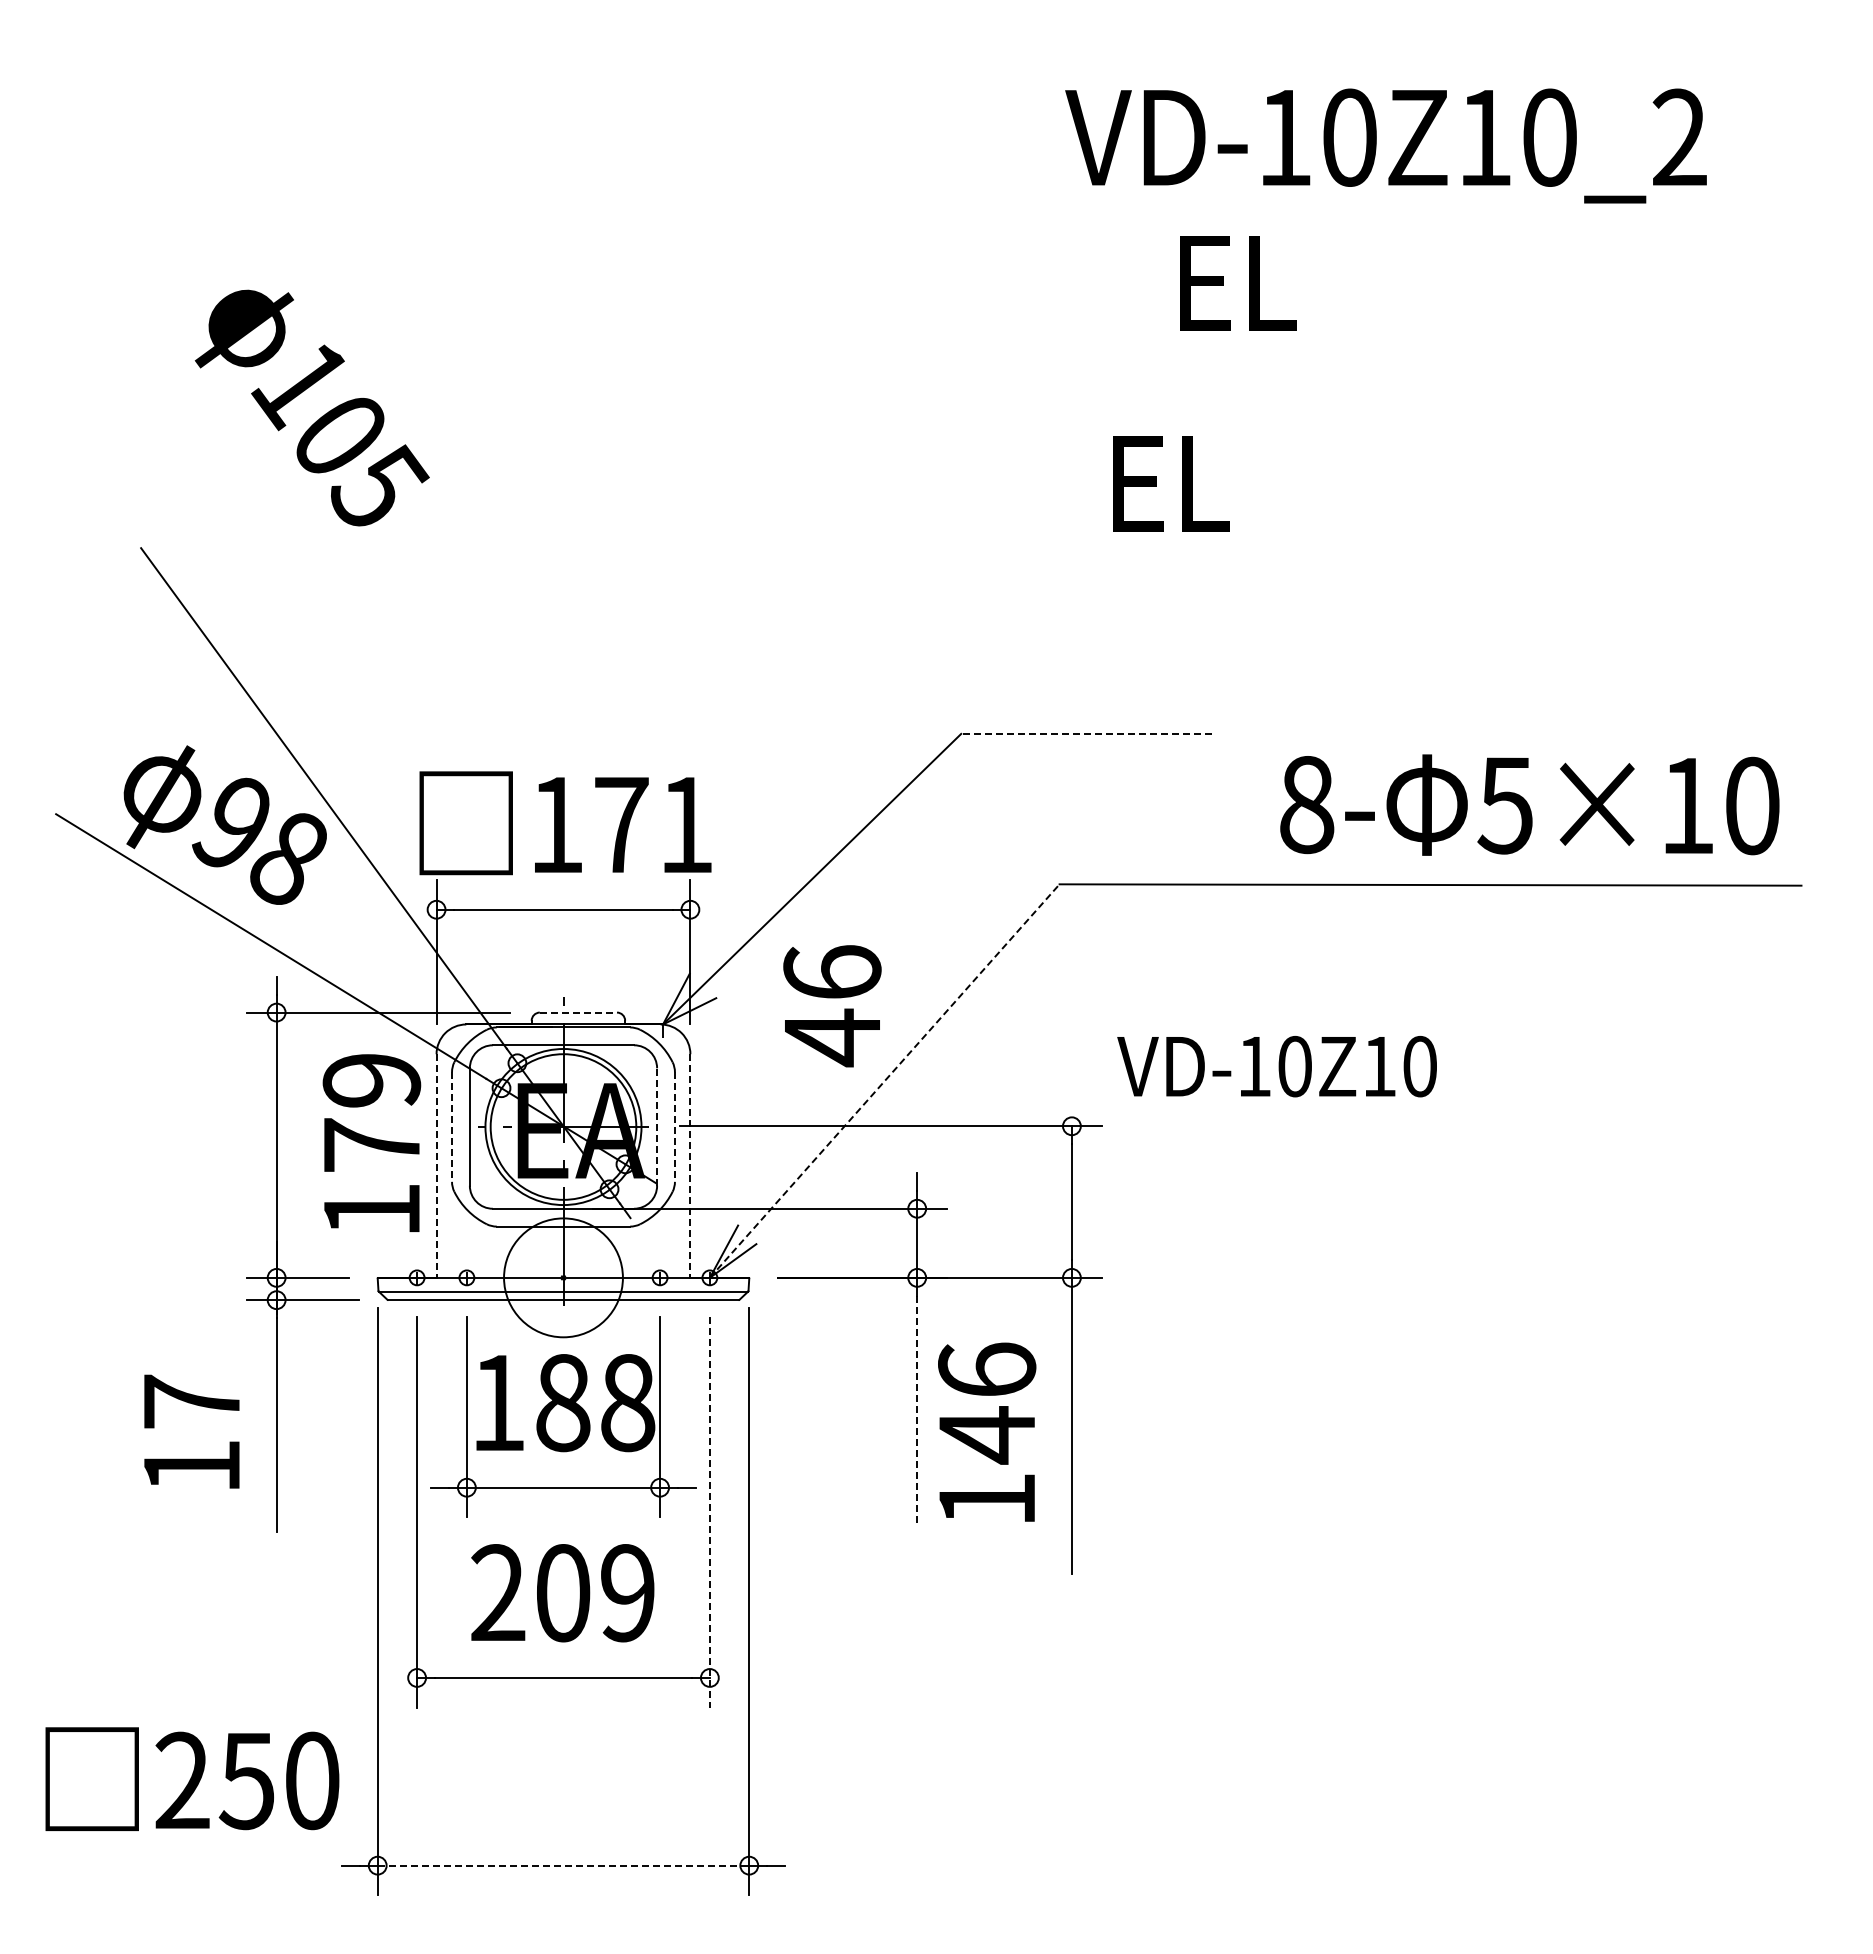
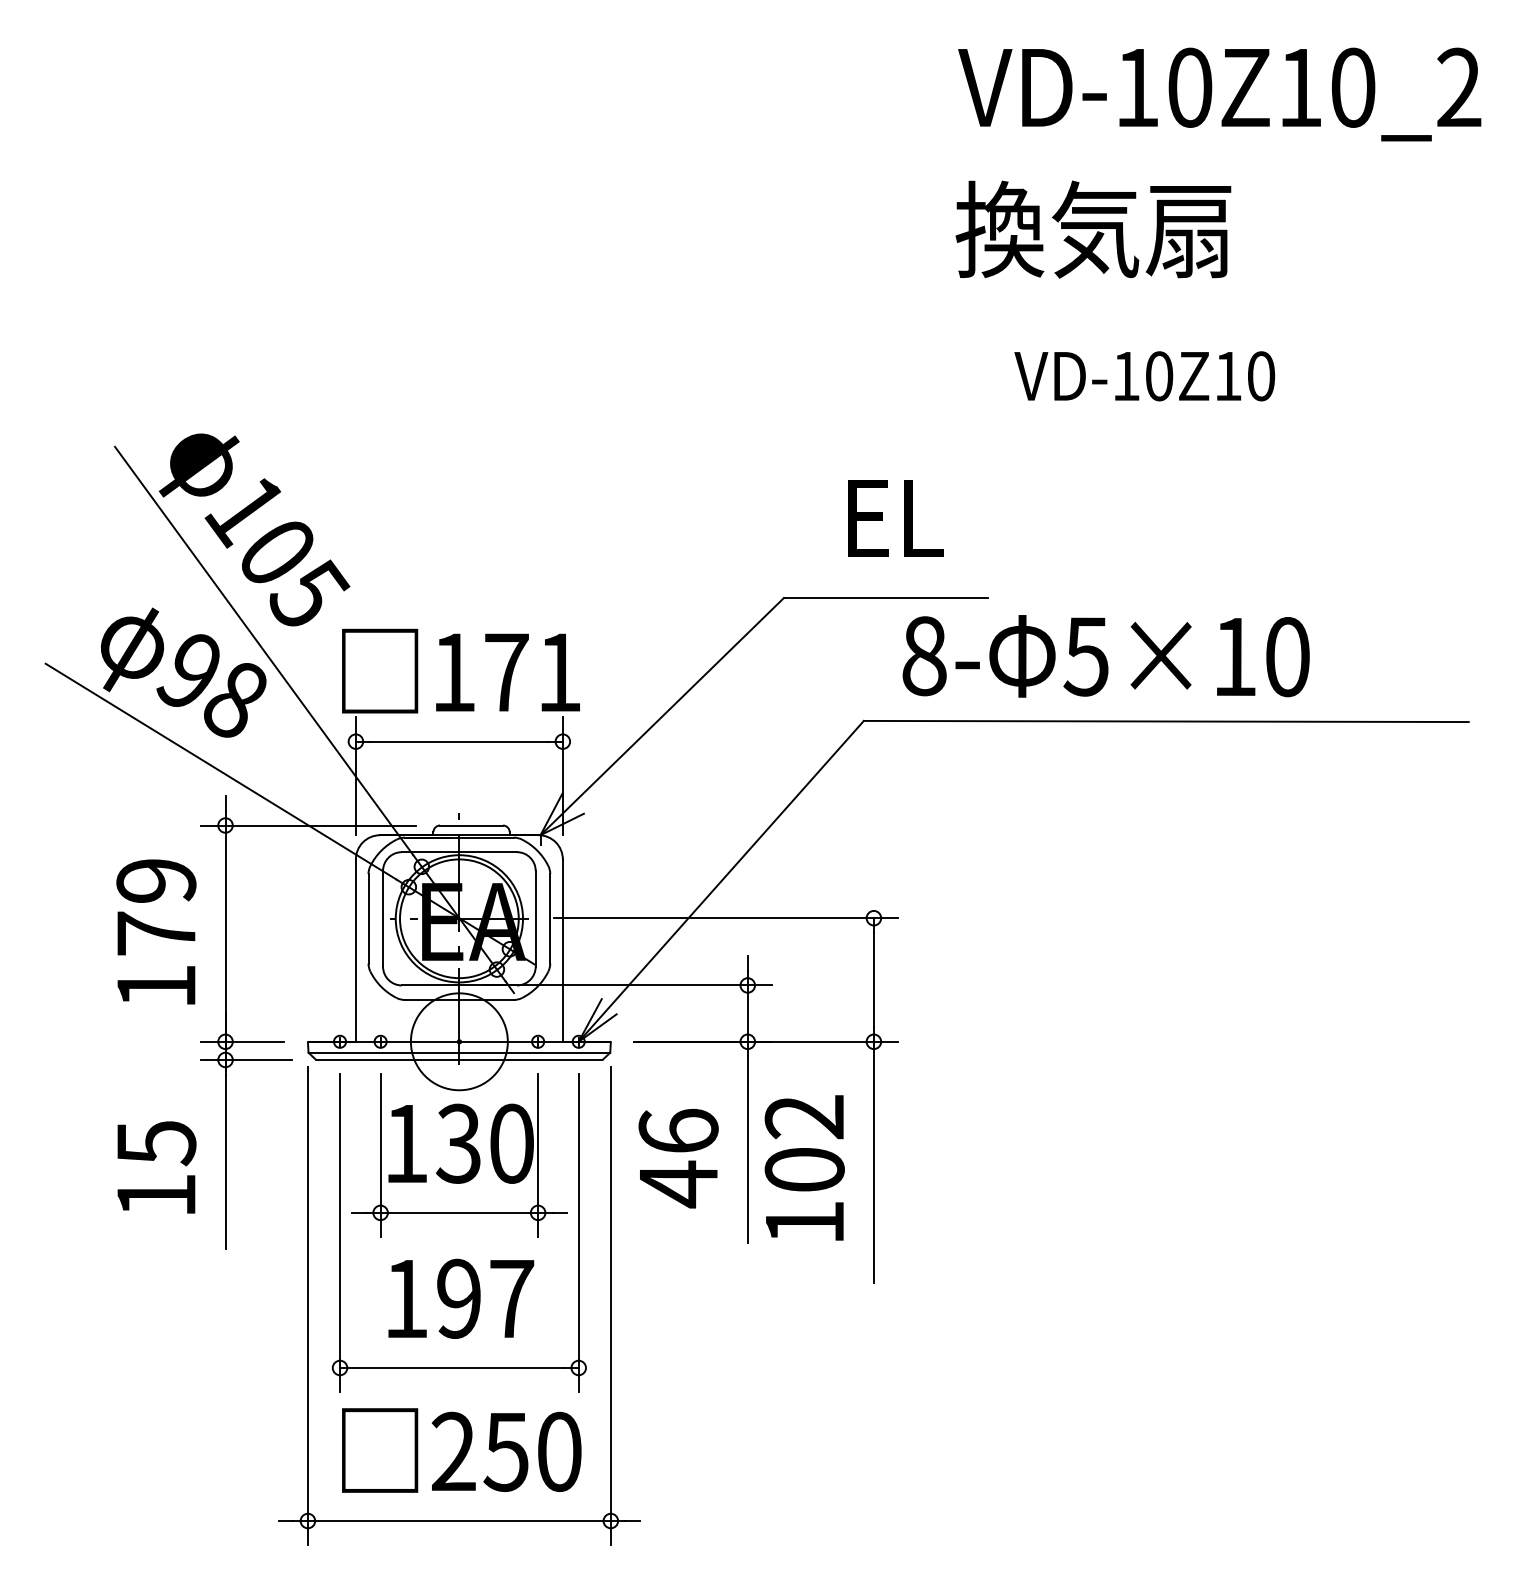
text: (1385, 145) -> (1219, 94), moved
text: (1341, 281) -> (1093, 229), EL -> 換気扇
text: (311, 407) -> (253, 529), moved
text: (1171, 483) -> (895, 518), moved
line: (1085, 733) -> (884, 597), dashed -> solid
text: (1529, 804) -> (1105, 655), moved
text: (832, 1006) -> (678, 1158), moved
line: (578, 1012) -> (471, 825), dashed -> solid
text: (1276, 1066) -> (1144, 376), moved
line: (885, 1080) -> (721, 880), dashed -> solid
line: (452, 1127) -> (368, 919), dashed -> solid
line: (657, 1127) -> (536, 919), dashed -> solid
line: (674, 1127) -> (549, 919), dashed -> solid
text: (371, 1142) -> (156, 931), moved
line: (436, 1165) -> (355, 950), dashed -> solid
line: (690, 1165) -> (562, 950), dashed -> solid
text: (192, 1402) -> (156, 1143), 17 -> 15
text: (594, 1402) -> (484, 1143), 188 -> 130
text: (987, 1403) -> (805, 1144), 146 -> 102
line: (917, 1410) -> (748, 1149), dashed -> solid
line: (709, 1512) -> (578, 1233), dashed -> solid
text: (563, 1593) -> (459, 1299), 209 -> 197
text: (192, 1778) -> (461, 1449), moved
line: (563, 1865) -> (459, 1520), dashed -> solid

